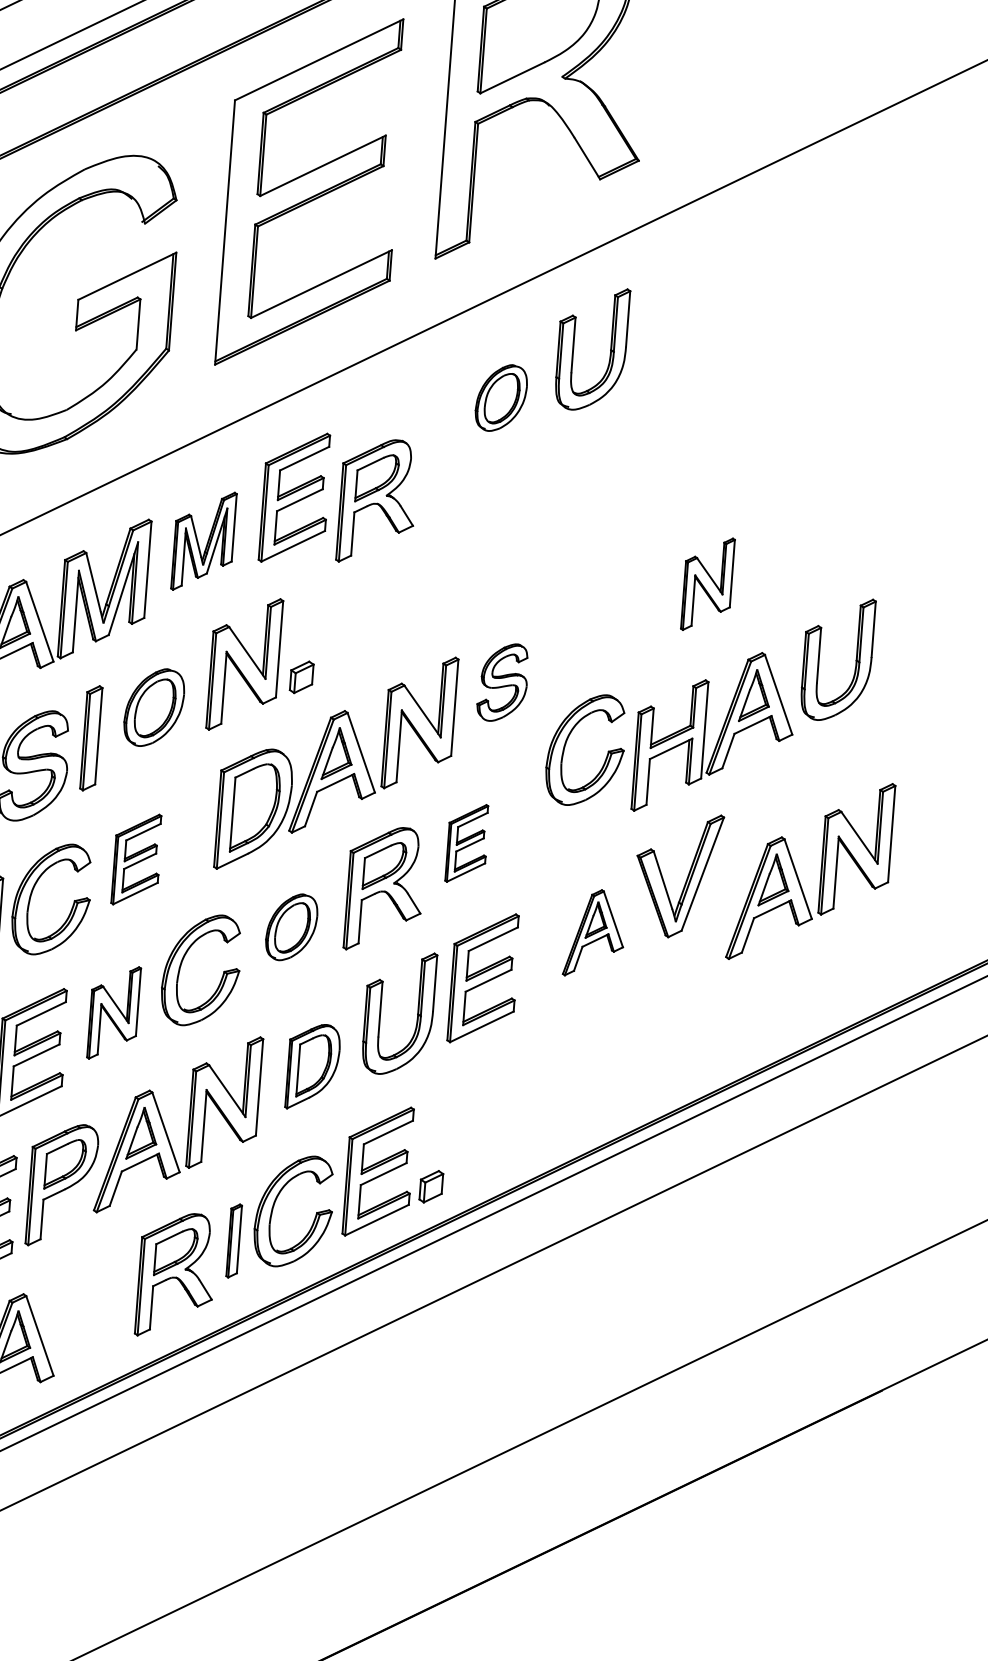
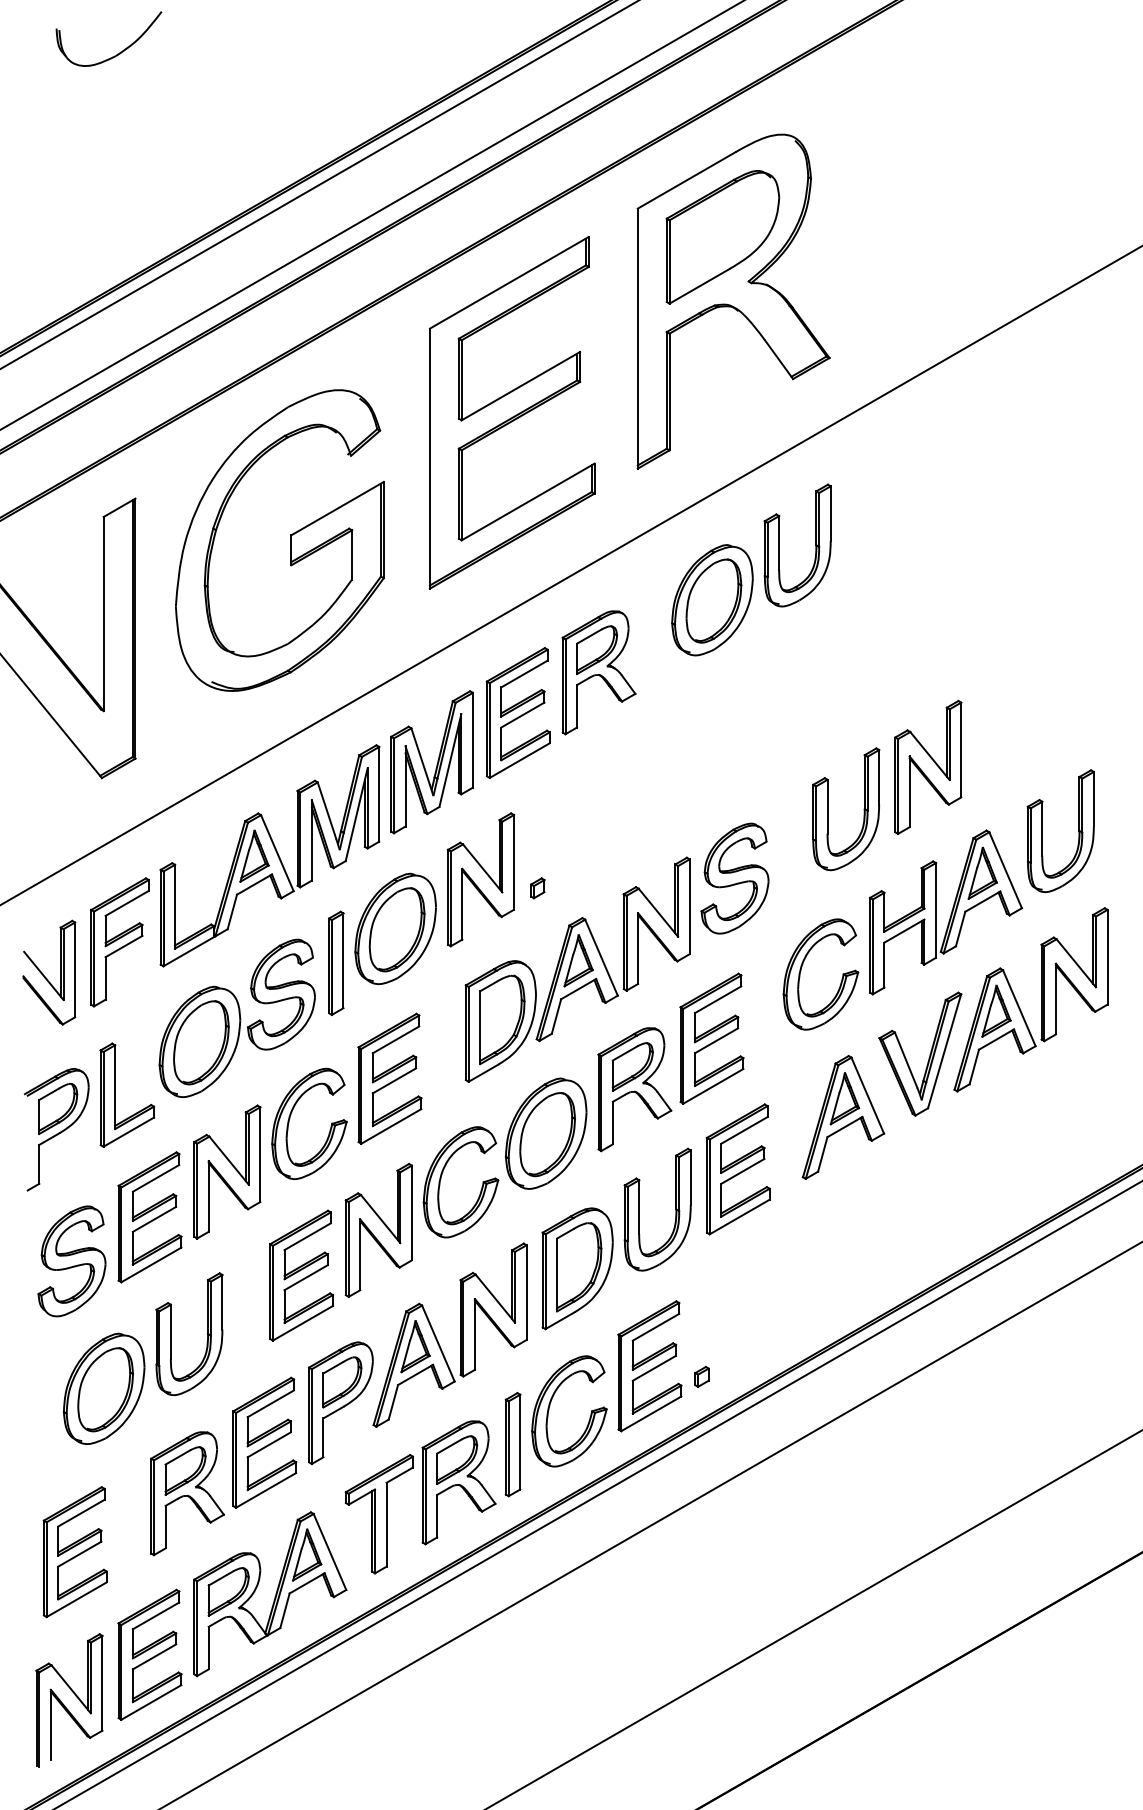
part: (501, 398) -> (712, 600), size x1.67
part: (377, 501) -> (598, 672), moved
part: (203, 541) -> (431, 762), size x1.43
part: (708, 583) -> (928, 766), size x1.43
part: (638, 622) -> (863, 809), added
part: (301, 677) -> (537, 888), size x0.62
part: (502, 682) -> (734, 878), size x1.43
part: (154, 707) -> (395, 928), size x1.43
part: (566, 745) -> (801, 971), moved
part: (466, 843) -> (711, 1038), size x1.67
part: (136, 859) -> (389, 1078), size x1.43
part: (821, 872) -> (1041, 999), moved
part: (291, 927) -> (546, 1133), size x1.67
part: (594, 933) -> (843, 1117), size x1.43
part: (113, 1012) -> (378, 1230), size x1.43
part: (313, 1066) -> (577, 1268), size x1.43
part: (430, 1186) -> (701, 1376), size x0.62
part: (233, 1240) -> (512, 1444), size x1.43
part: (92, 1301) -> (378, 1514), added

